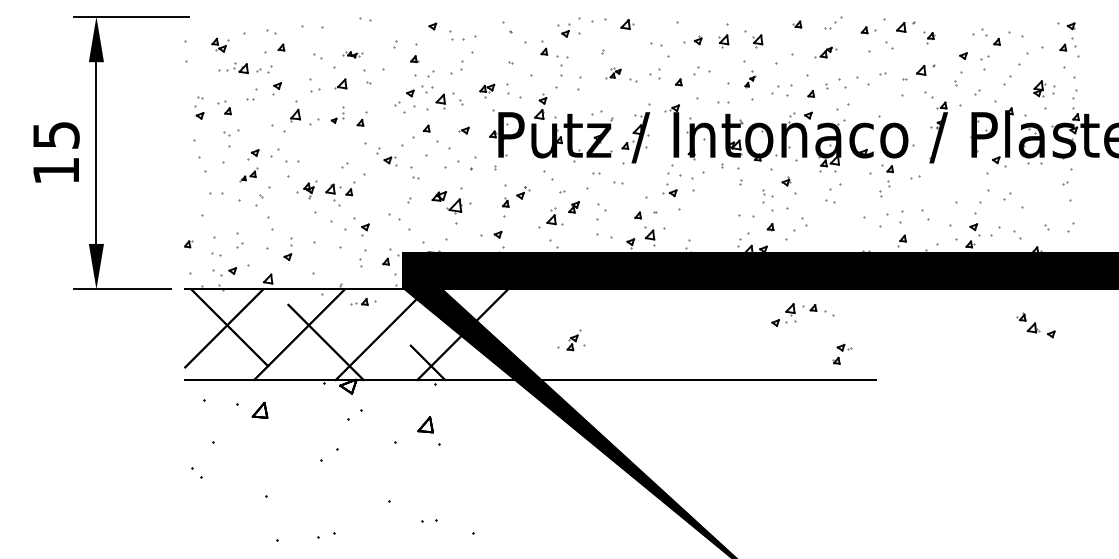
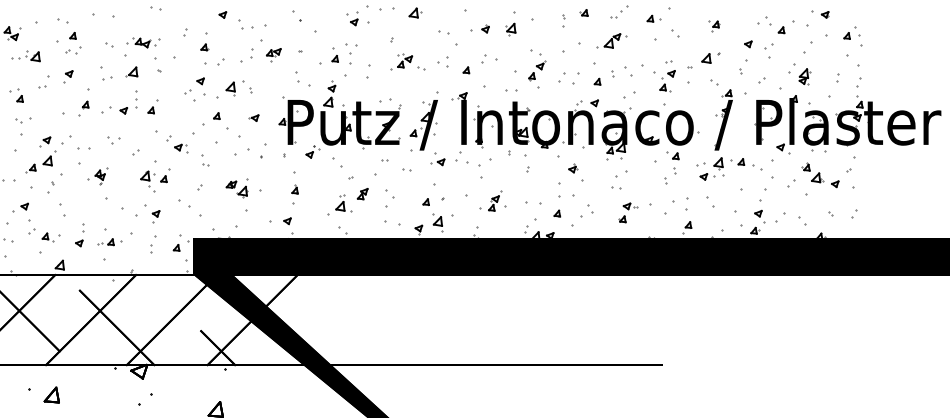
part: (905, 26) -> (690, 15), removed
part: (1066, 26) -> (820, 15), moved
part: (757, 41) -> (544, 29), removed
part: (544, 47) -> (335, 54), moved
part: (825, 52) -> (611, 40), size x1.43
part: (352, 54) -> (143, 42), size x1.67
part: (264, 69) -> (73, 50), moved
part: (612, 73) -> (400, 61), size x1.43
part: (750, 79) -> (537, 67), size x1.67
part: (1039, 88) -> (804, 76), moved
part: (427, 89) -> (113, 140), moved
part: (487, 90) -> (274, 54), moved
part: (881, 93) -> (667, 81), added
part: (337, 114) -> (128, 102), size x1.43
part: (291, 120) -> (82, 108), size x0.62
part: (248, 174) -> (40, 161), size x1.67
part: (669, 190) -> (437, 159), moved
part: (523, 192) -> (312, 151), moved
part: (340, 193) -> (155, 180), moved
part: (763, 196) -> (563, 20), moved
part: (446, 201) -> (236, 188), size x0.71
part: (255, 251) -> (47, 237), added
part: (228, 271) -> (20, 207), moved
part: (363, 301) -> (109, 241), moved
part: (803, 307) -> (731, 161), moved
part: (1035, 325) -> (819, 175), moved
part: (571, 340) -> (492, 201), moved
part: (842, 354) -> (628, 213), moved

